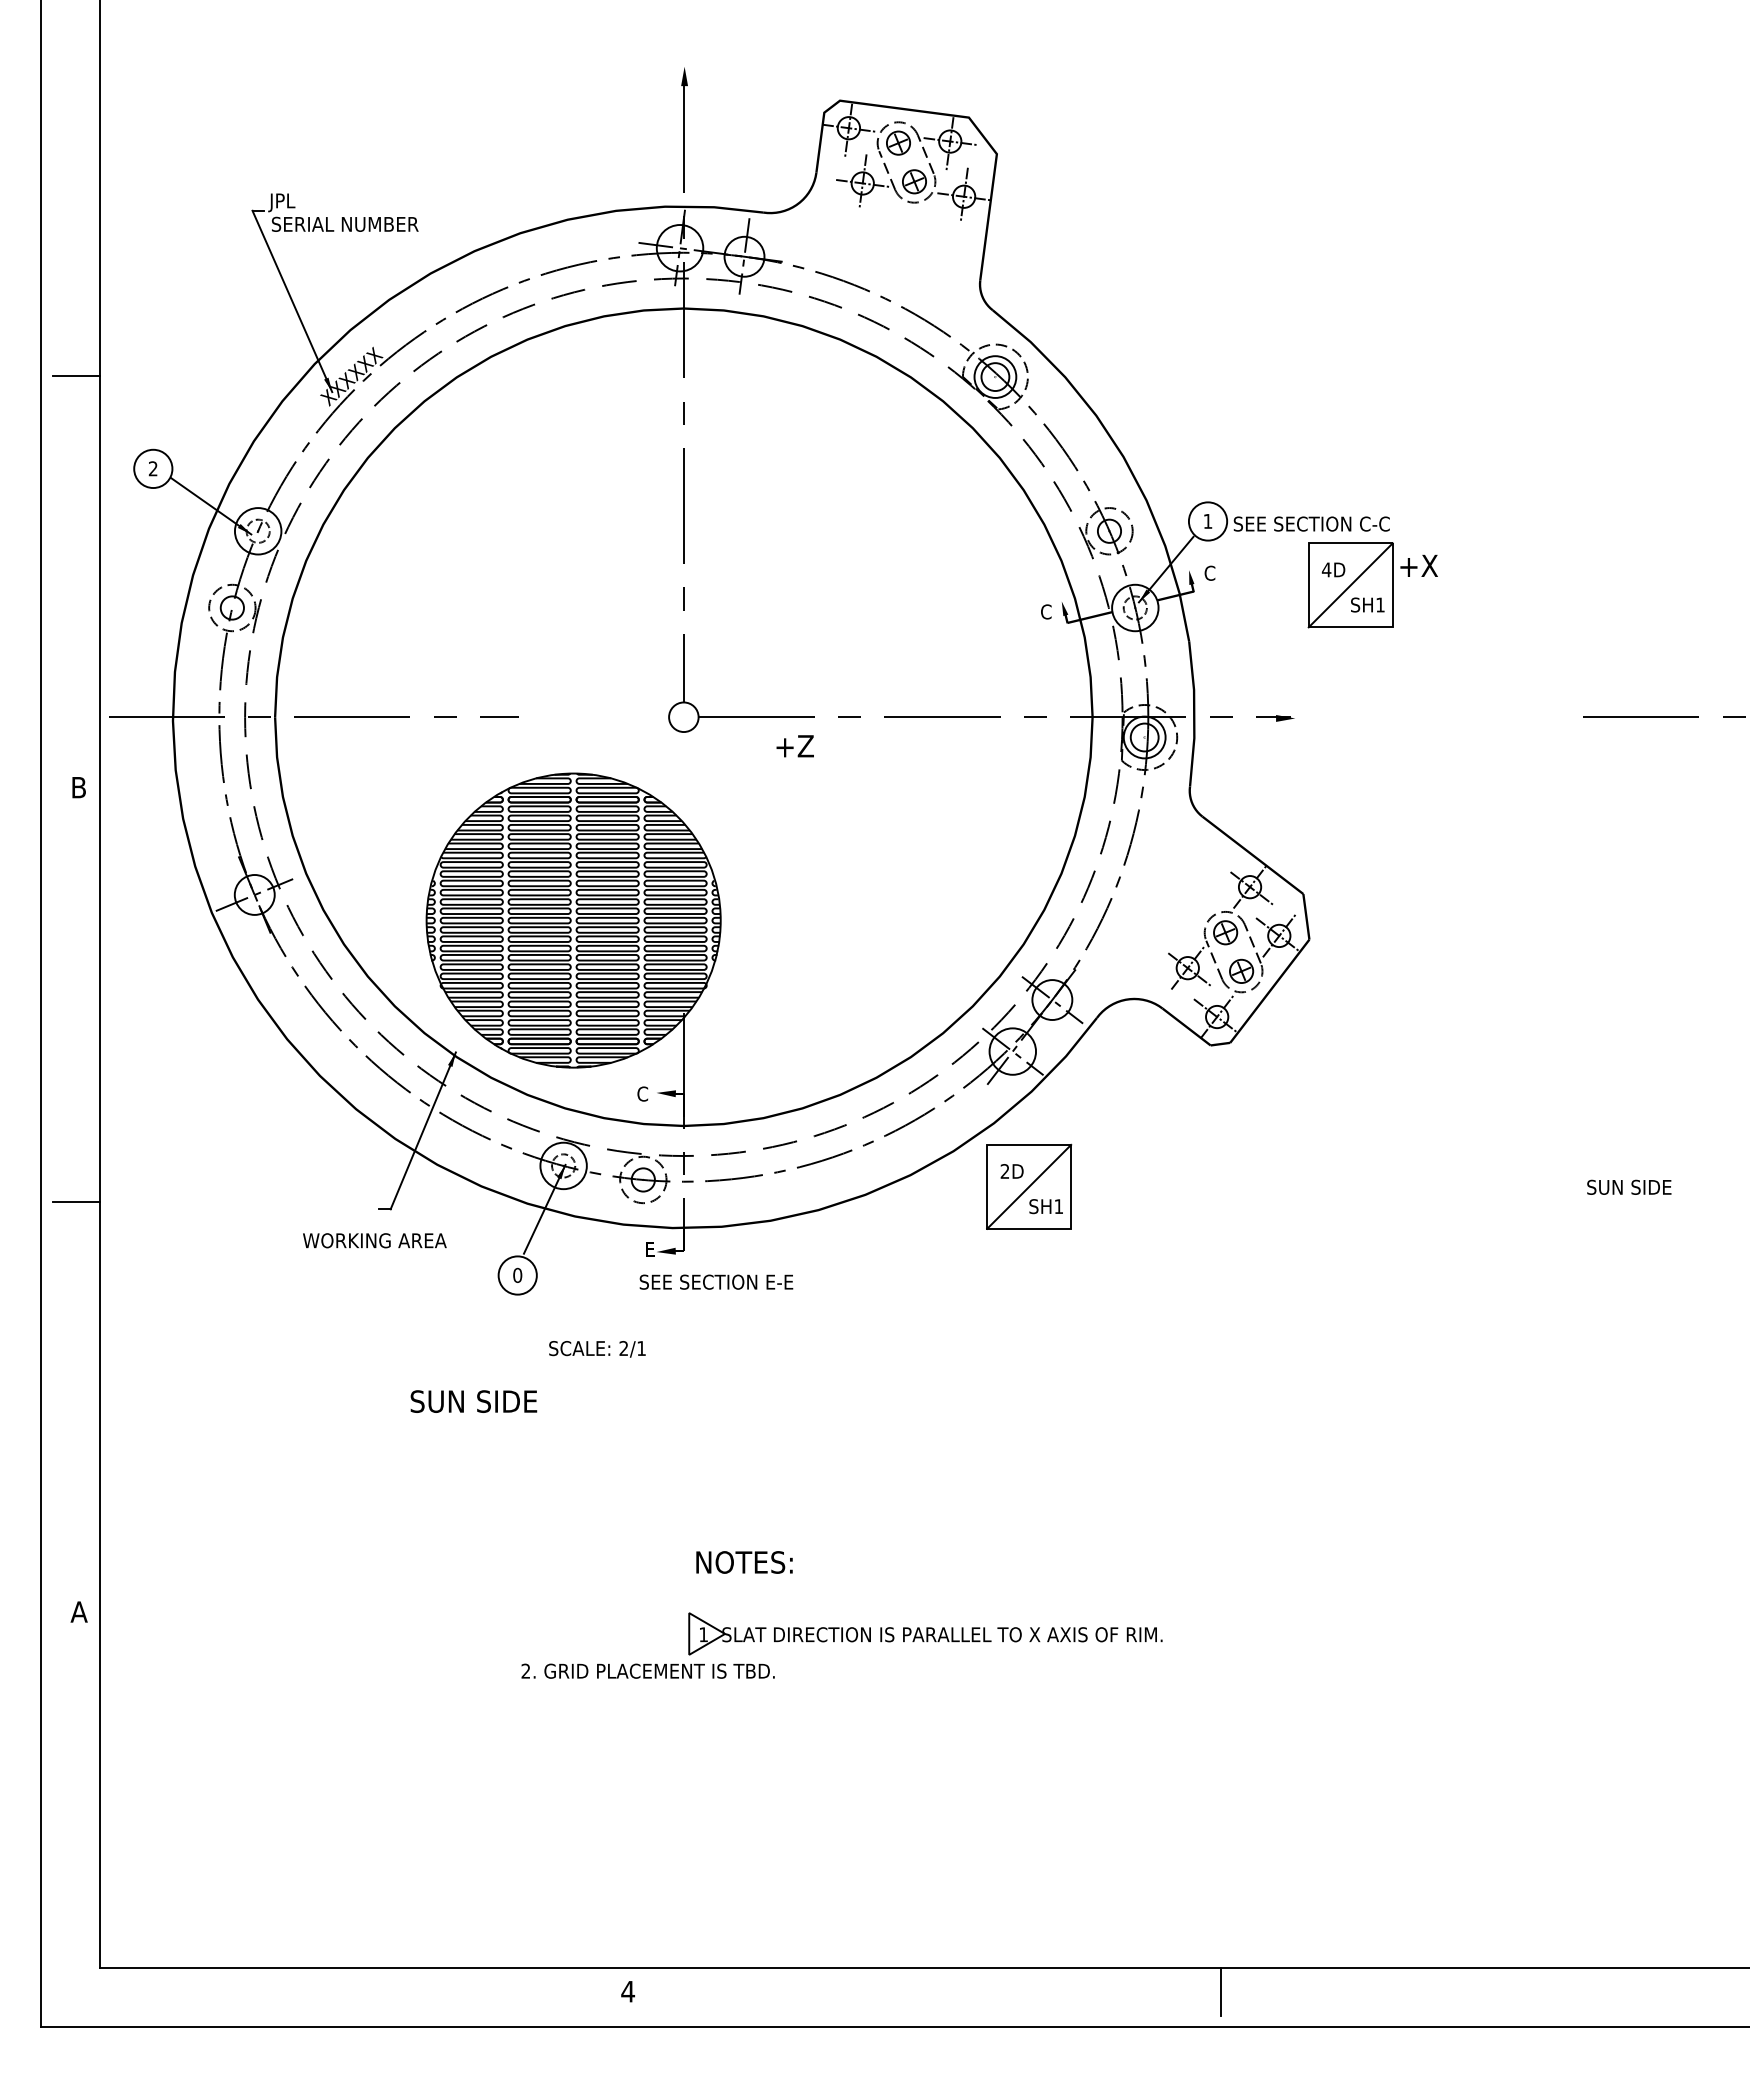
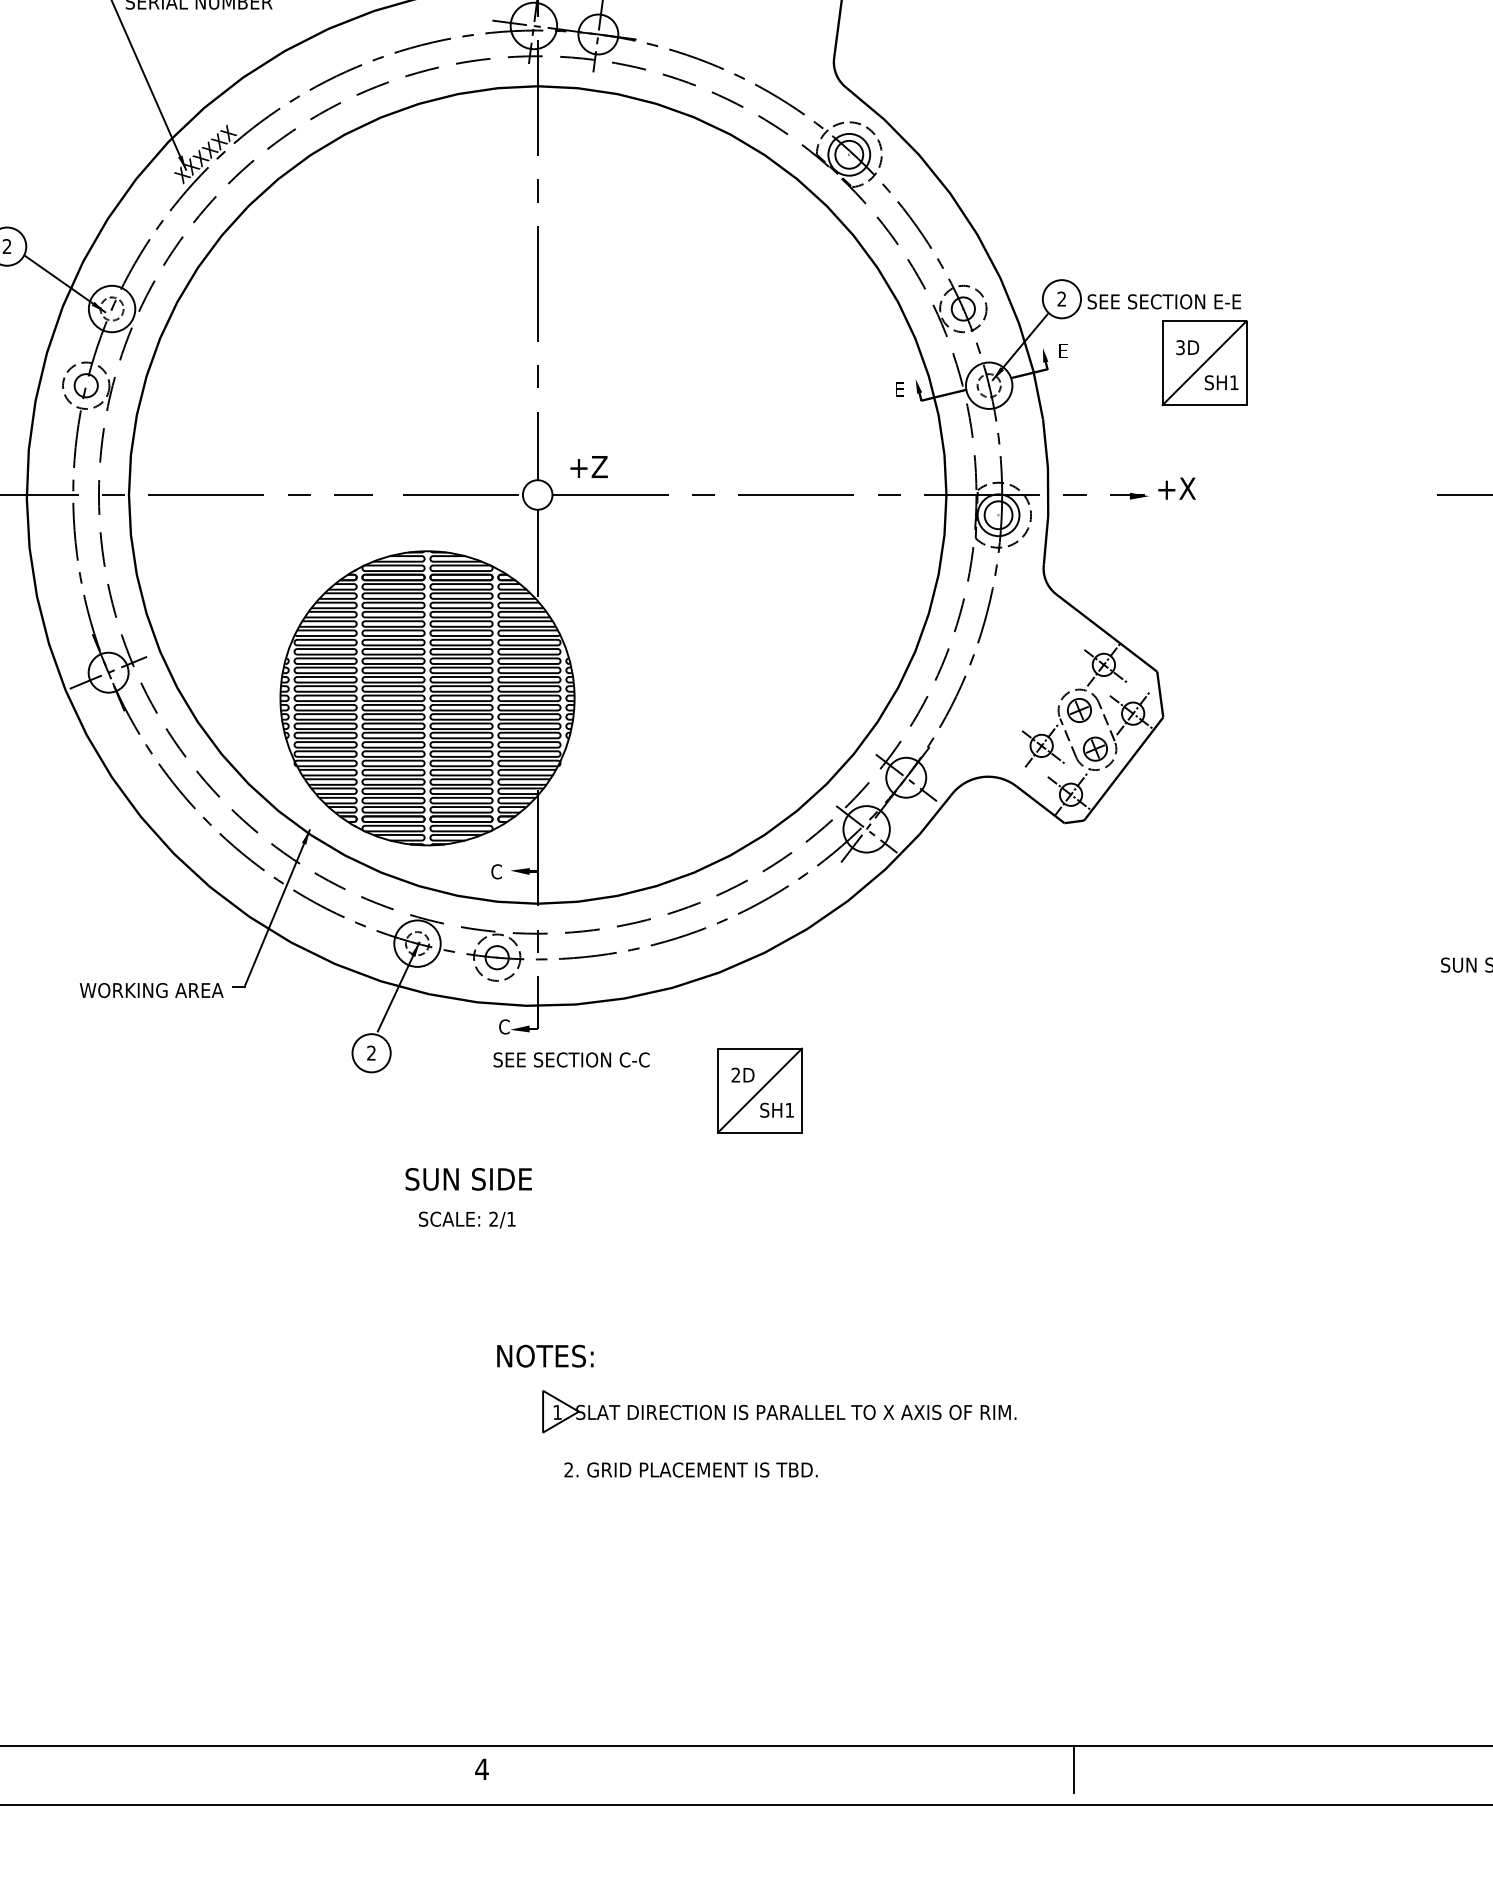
text: (1207, 520) -> (1061, 298), 1 -> 2
text: (1374, 523) -> (1228, 301), SEE SECTION C-C -> SEE SECTION E-E
text: (1418, 565) -> (1176, 488), moved
text: (1326, 569) -> (1180, 347), 4D -> 3D
text: (1209, 572) -> (1063, 350), C -> E
text: (1046, 611) -> (900, 389), C -> E
line: (608, 717) -> (462, 495), added
text: (794, 746) -> (588, 467), moved
line: (683, 775) -> (537, 553), added
part: (1029, 1186) -> (760, 1090), moved
text: (374, 1240) -> (151, 990), moved
text: (650, 1248) -> (504, 1026), E -> C
text: (517, 1274) -> (371, 1052), 0 -> 2
text: (780, 1281) -> (634, 1059), SEE SECTION E-E -> SEE SECTION C-C
text: (597, 1349) -> (467, 1220), moved
text: (473, 1401) -> (468, 1179), moved
text: (744, 1562) -> (545, 1356), moved
text: (647, 1670) -> (690, 1469), moved

